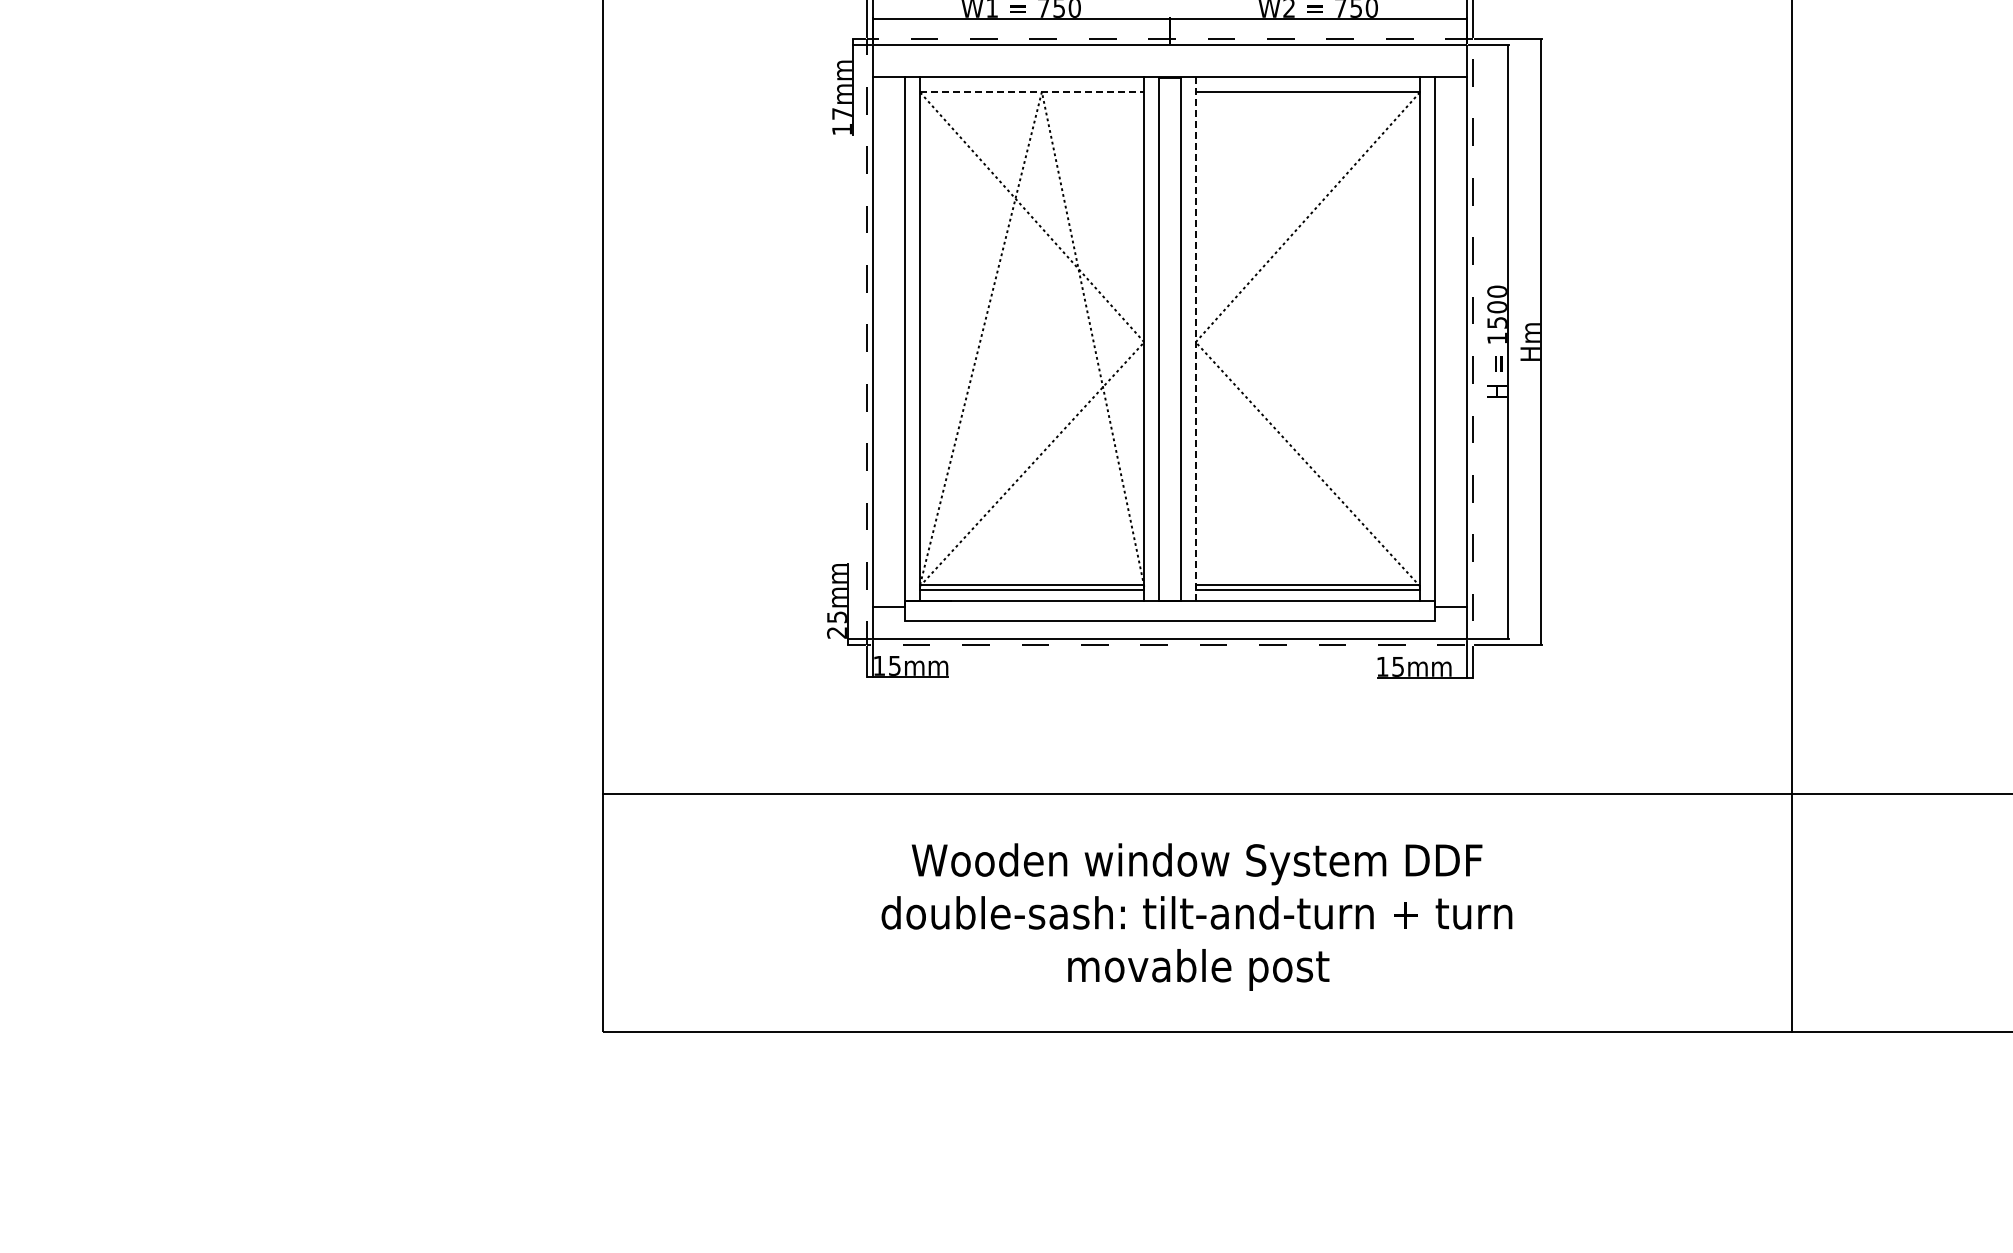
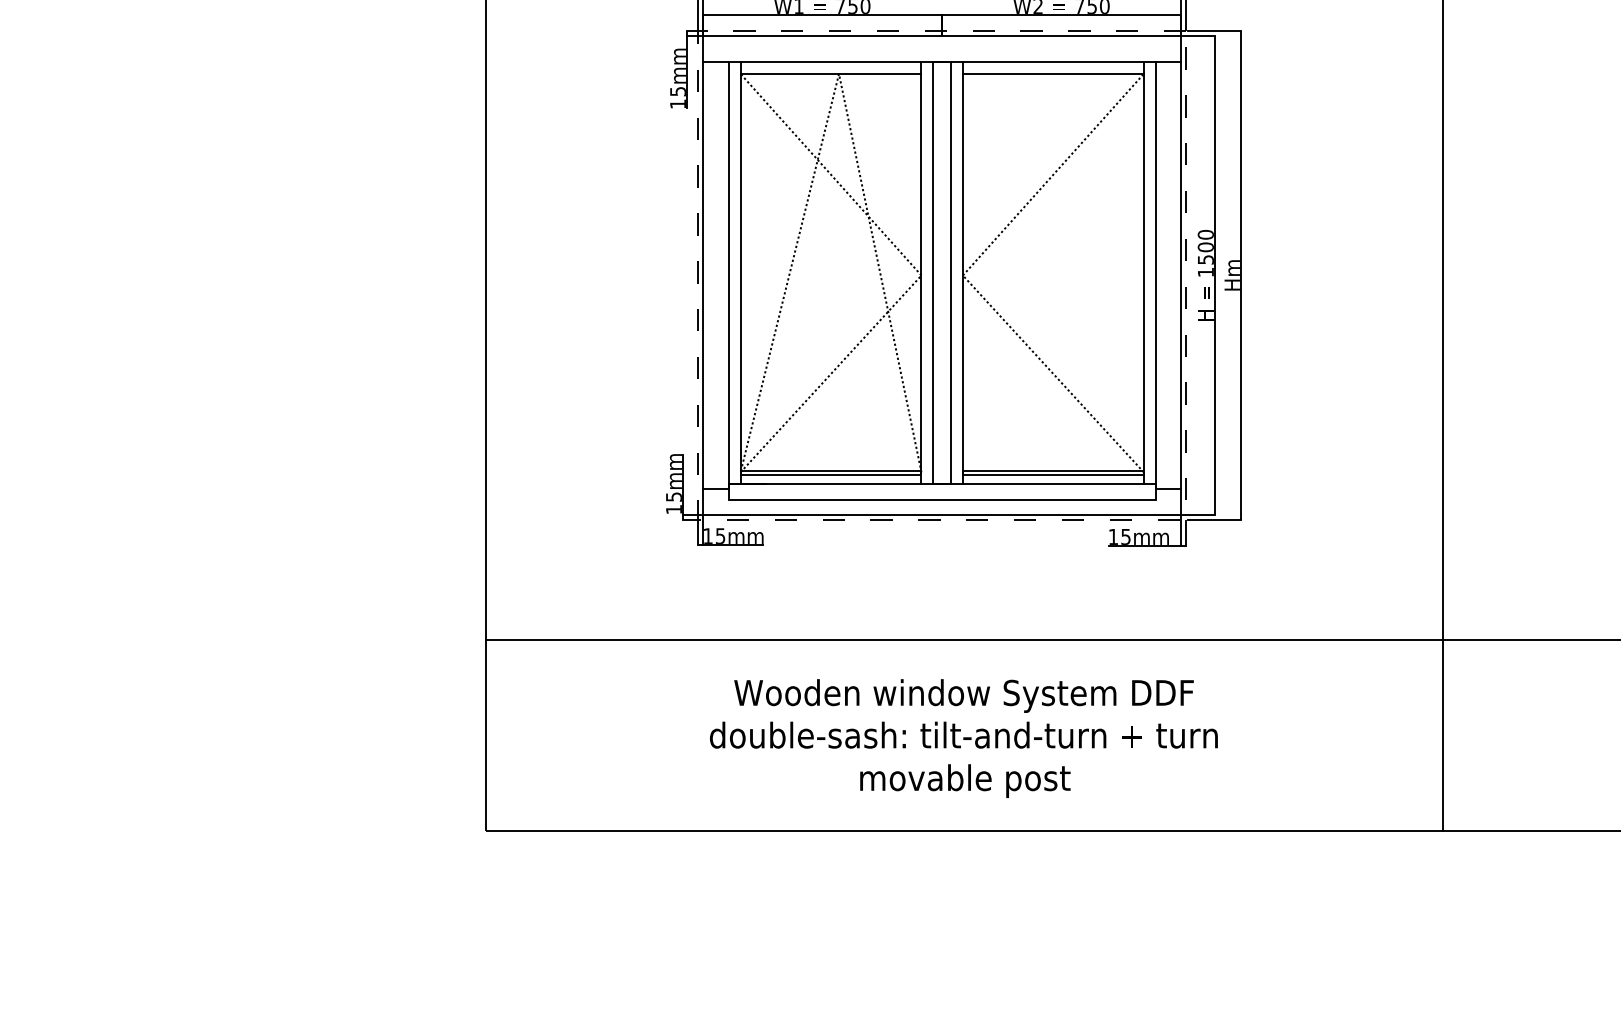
line: (1032, 91) -> (831, 73), dashed -> solid
text: (841, 113) -> (677, 91), 17mm -> 15mm
line: (1195, 339) -> (962, 273), dashed -> solid
text: (836, 632) -> (673, 509), 25mm -> 15mm

